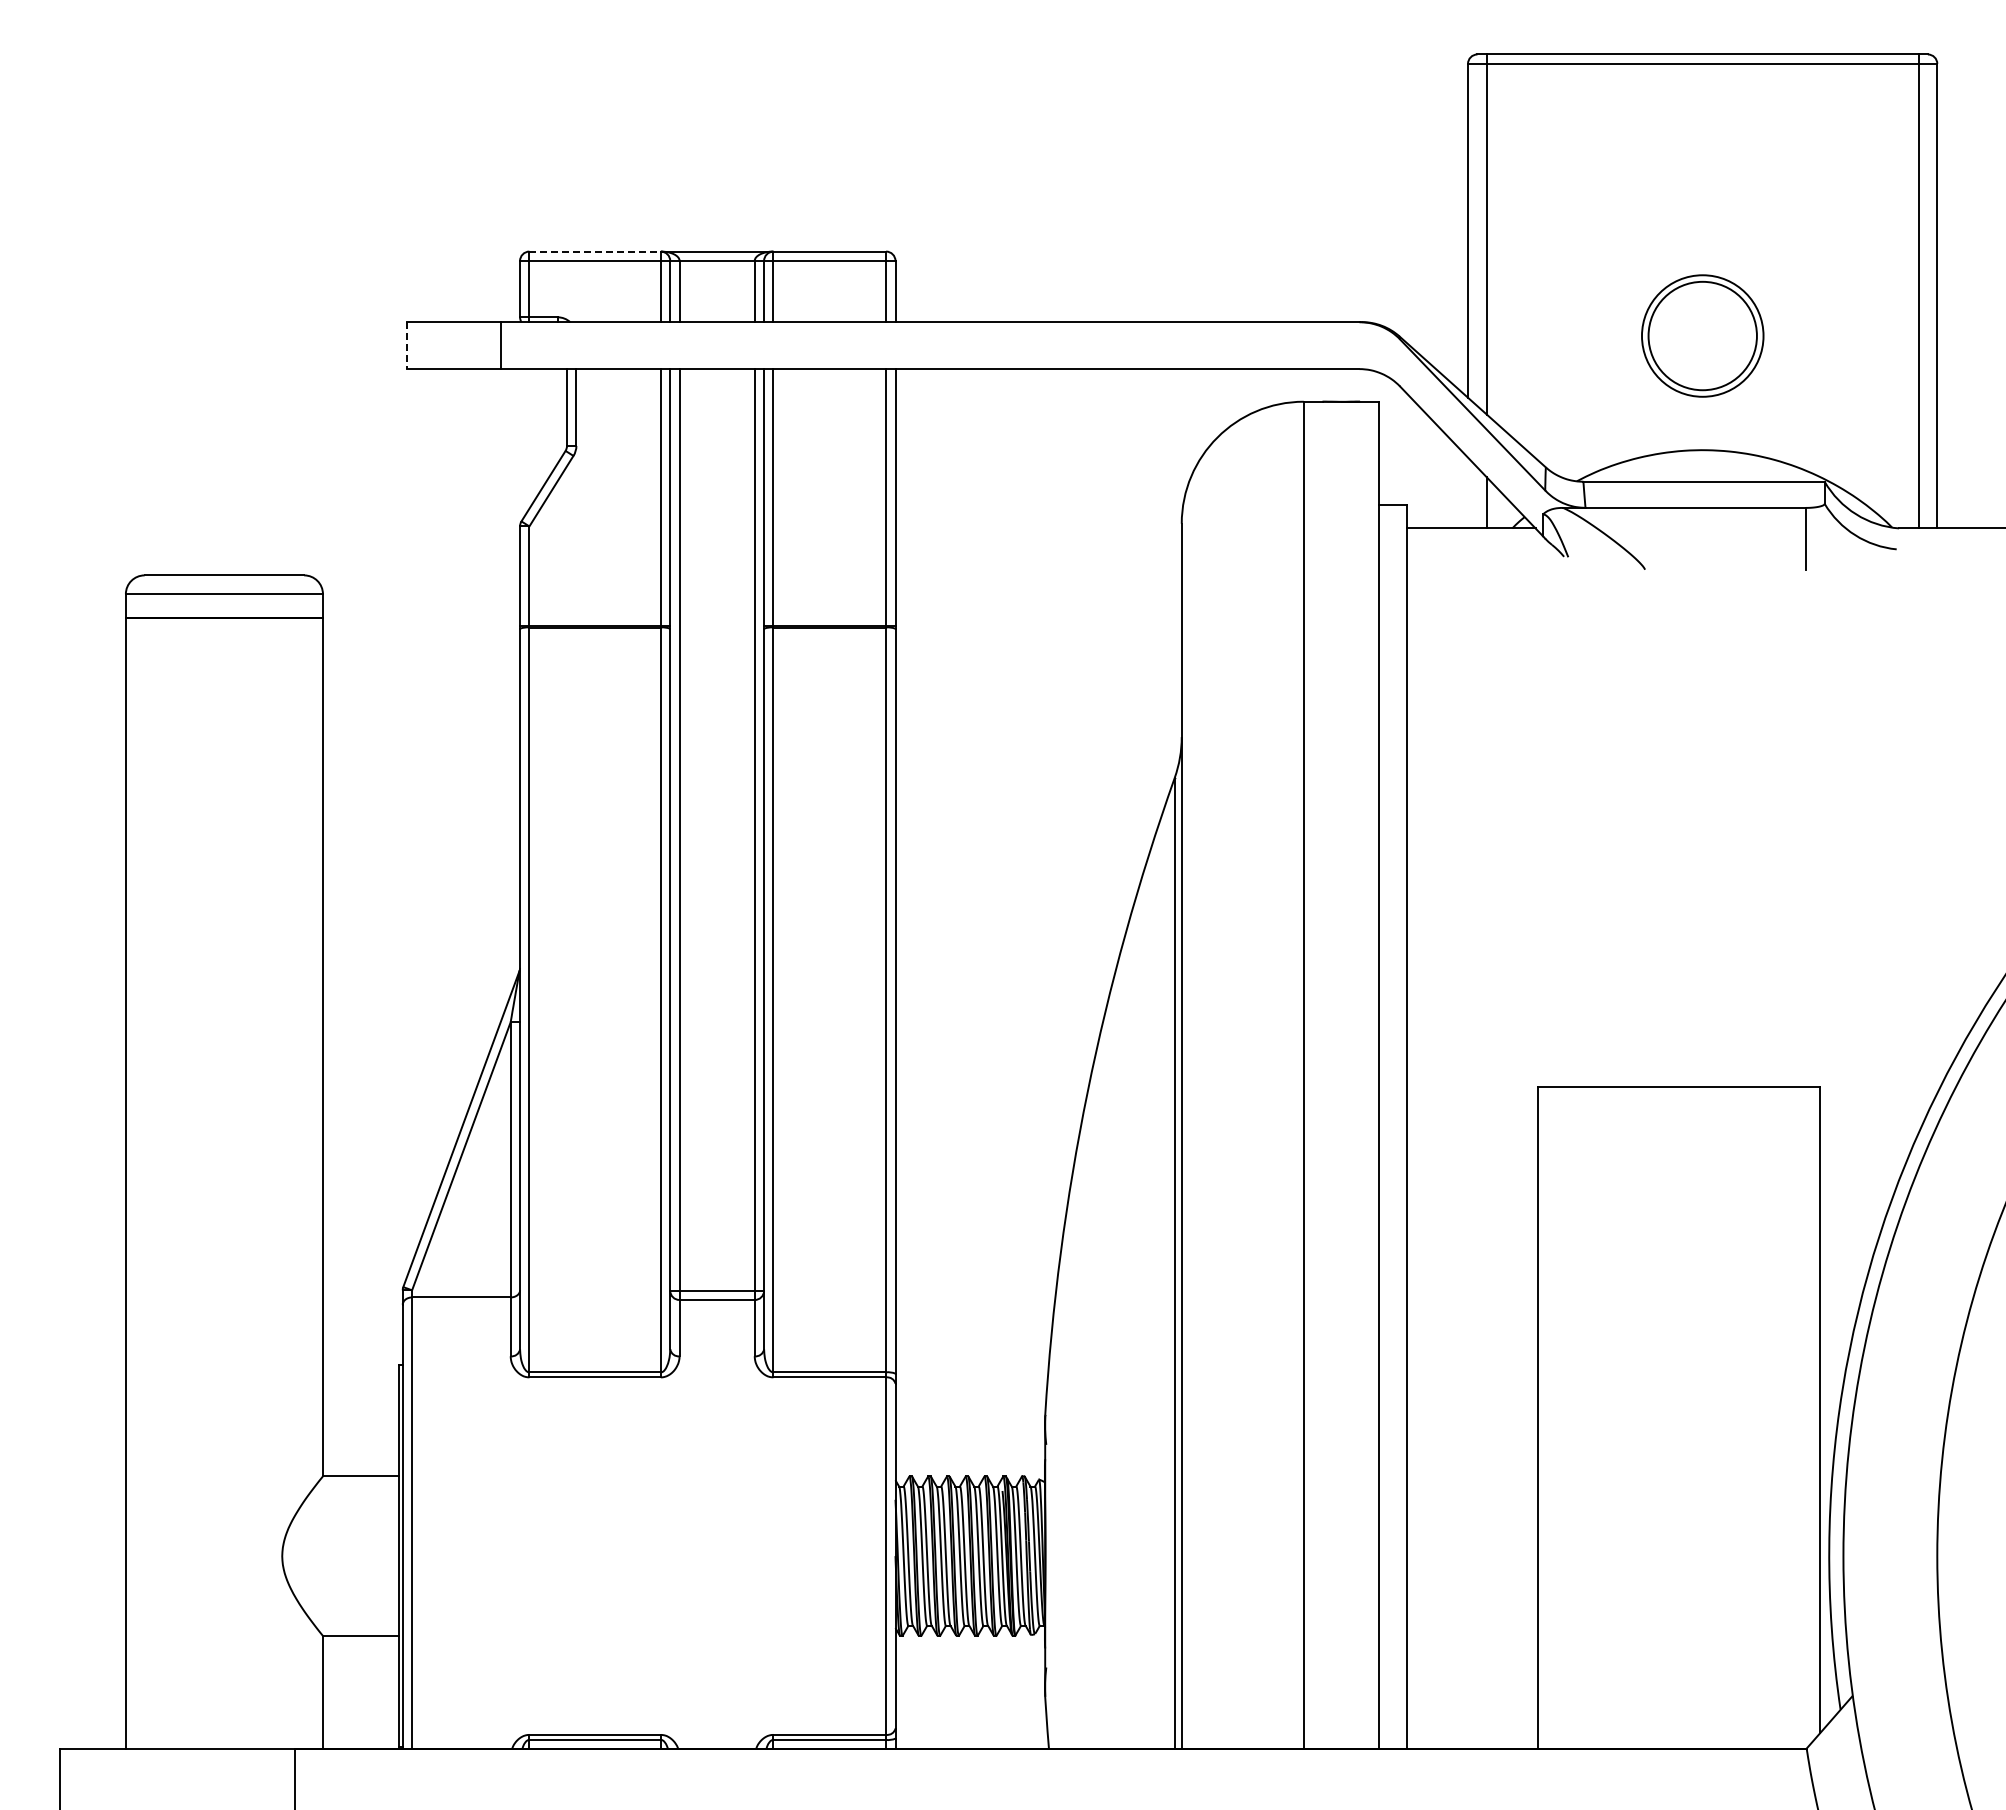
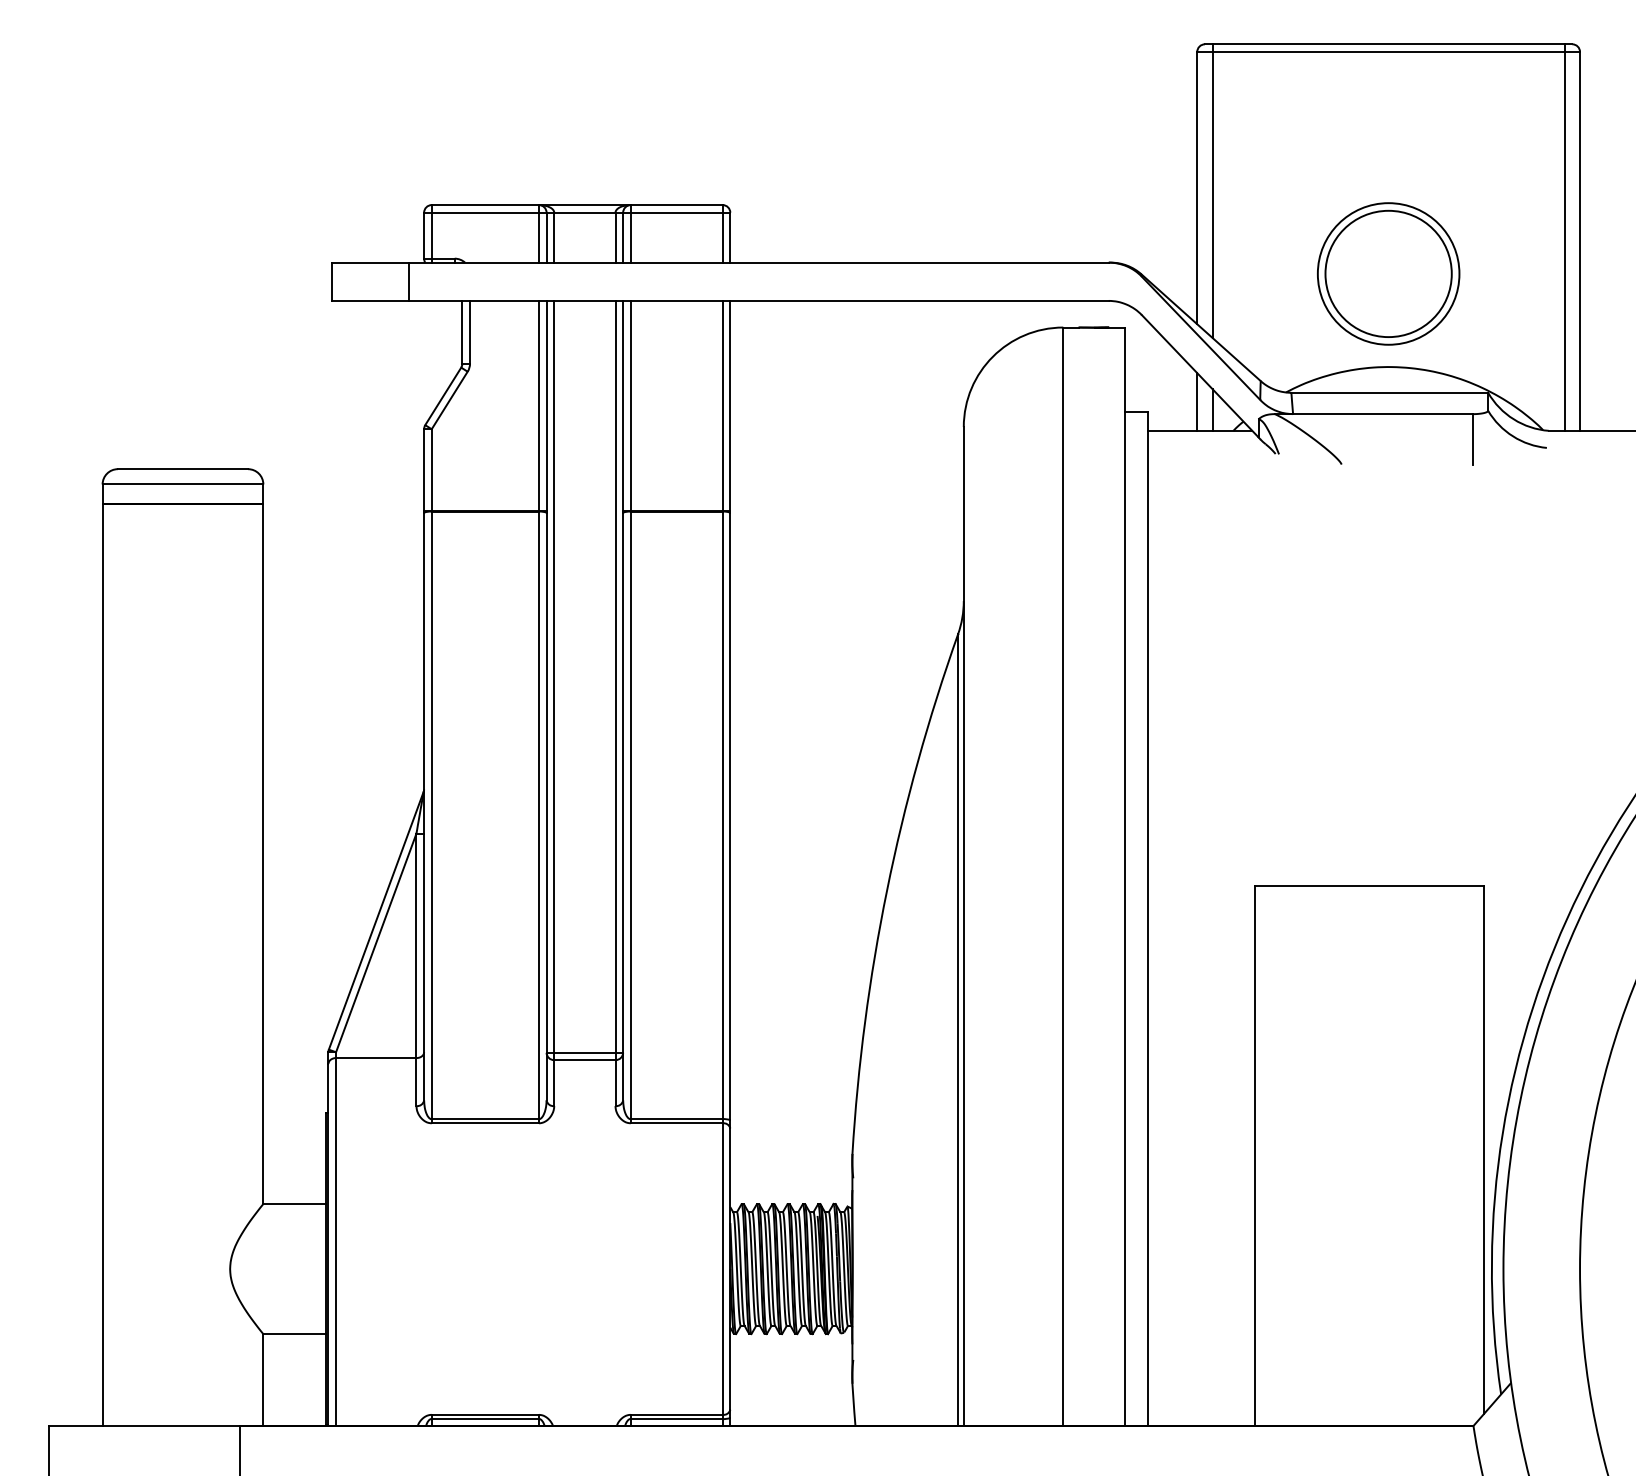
line: (595, 251) -> (485, 205), dashed -> solid
part: (1702, 335) -> (1388, 273), size x1.43
line: (407, 346) -> (332, 282), dashed -> solid
line: (1468, 492) -> (1197, 401), added

